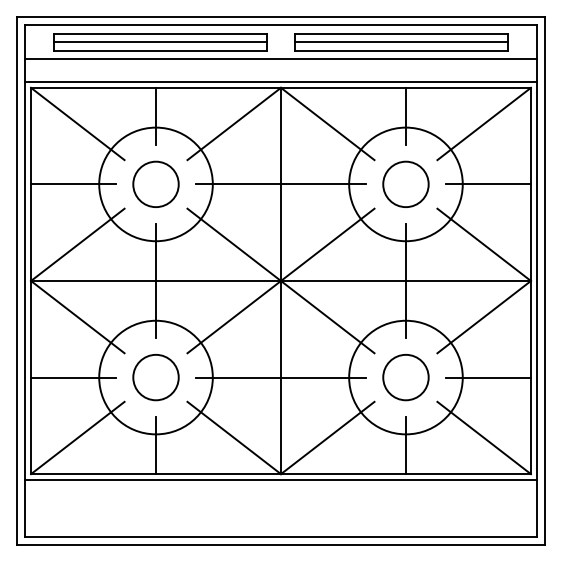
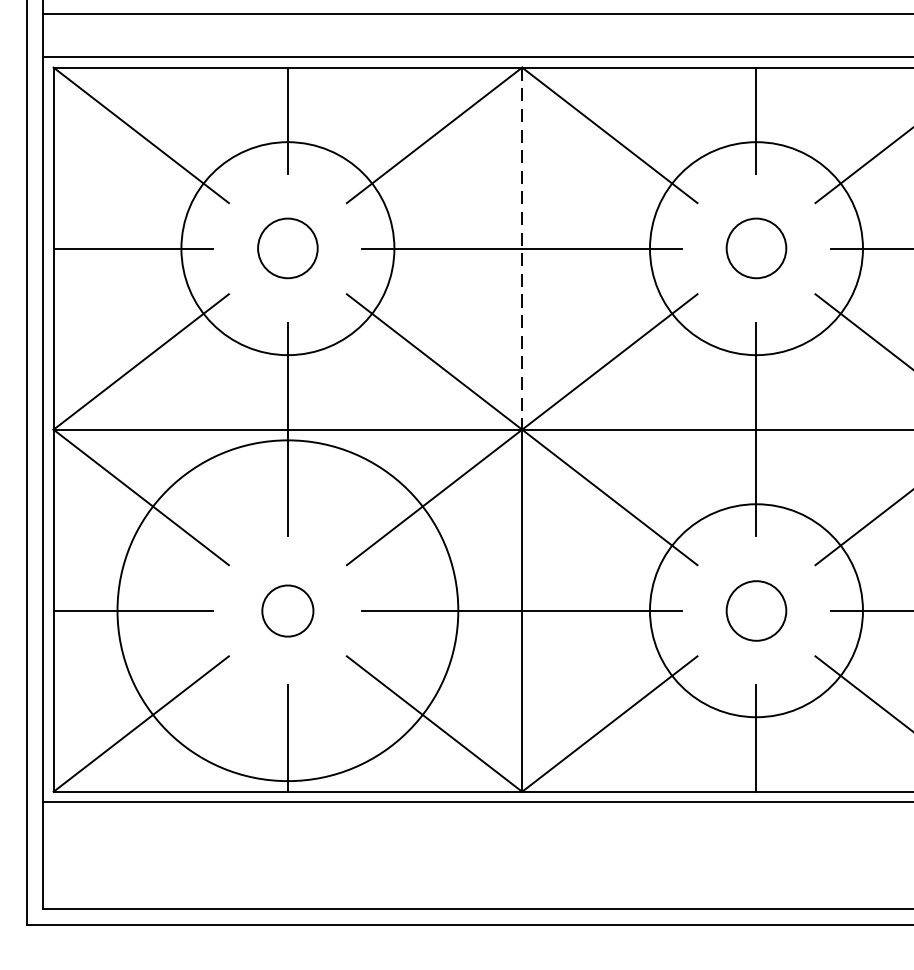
circle: (155, 183) -> (286, 246), size x0.7
circle: (405, 183) -> (755, 246), size x0.7
line: (280, 184) -> (521, 248), solid -> dashed
circle: (155, 377) -> (286, 610), size x0.6
circle: (155, 377) -> (286, 610), size x1.6
circle: (405, 377) -> (755, 610), size x0.7

